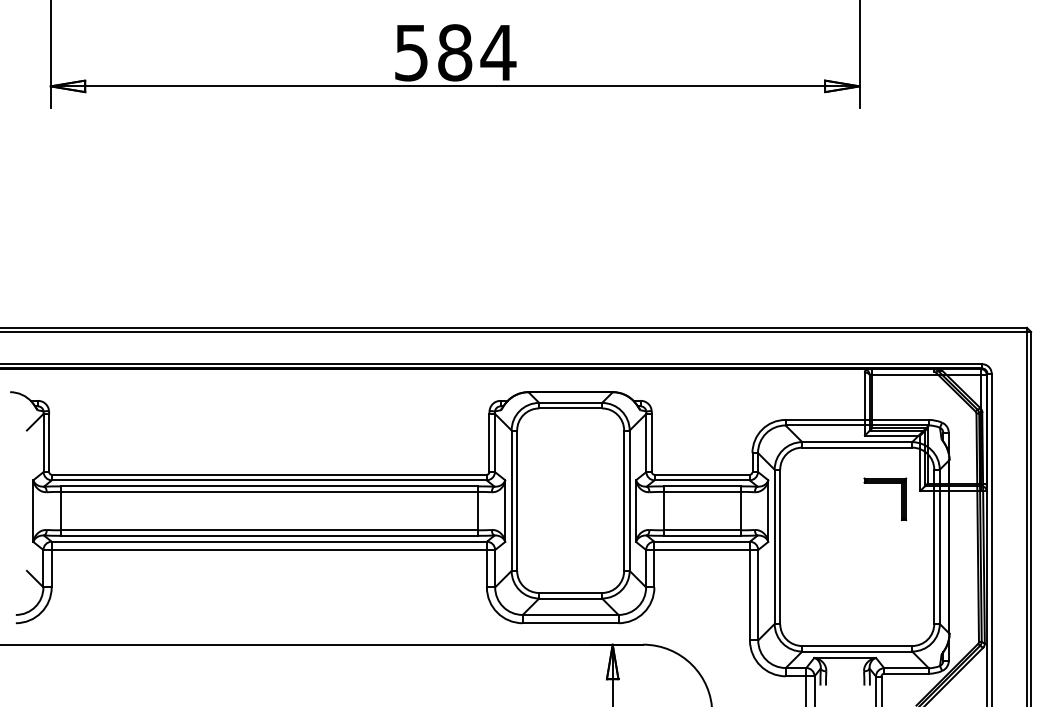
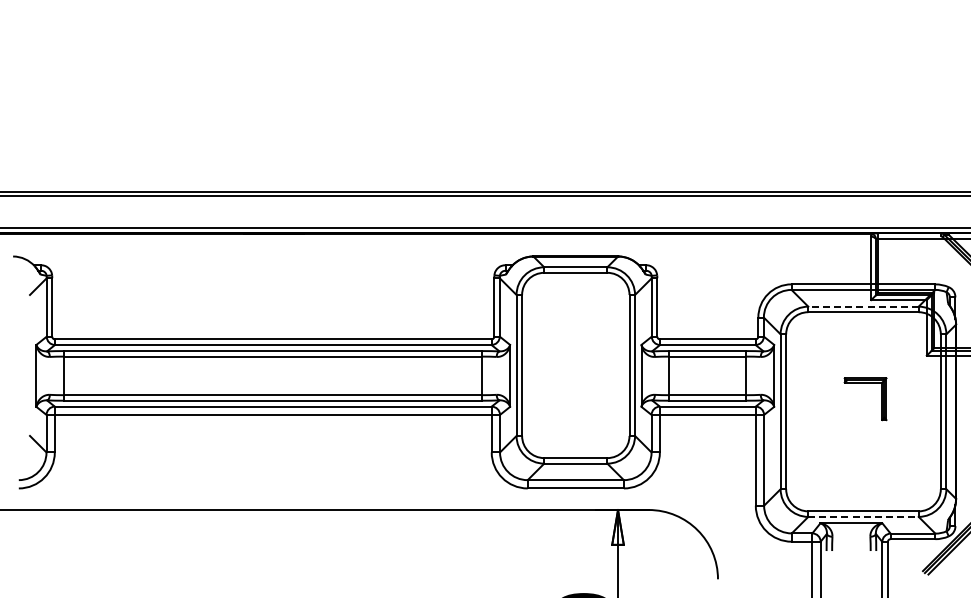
line: (857, 442) -> (863, 307), solid -> dashed
part: (885, 483) -> (865, 383), moved
line: (857, 651) -> (863, 516), solid -> dashed

